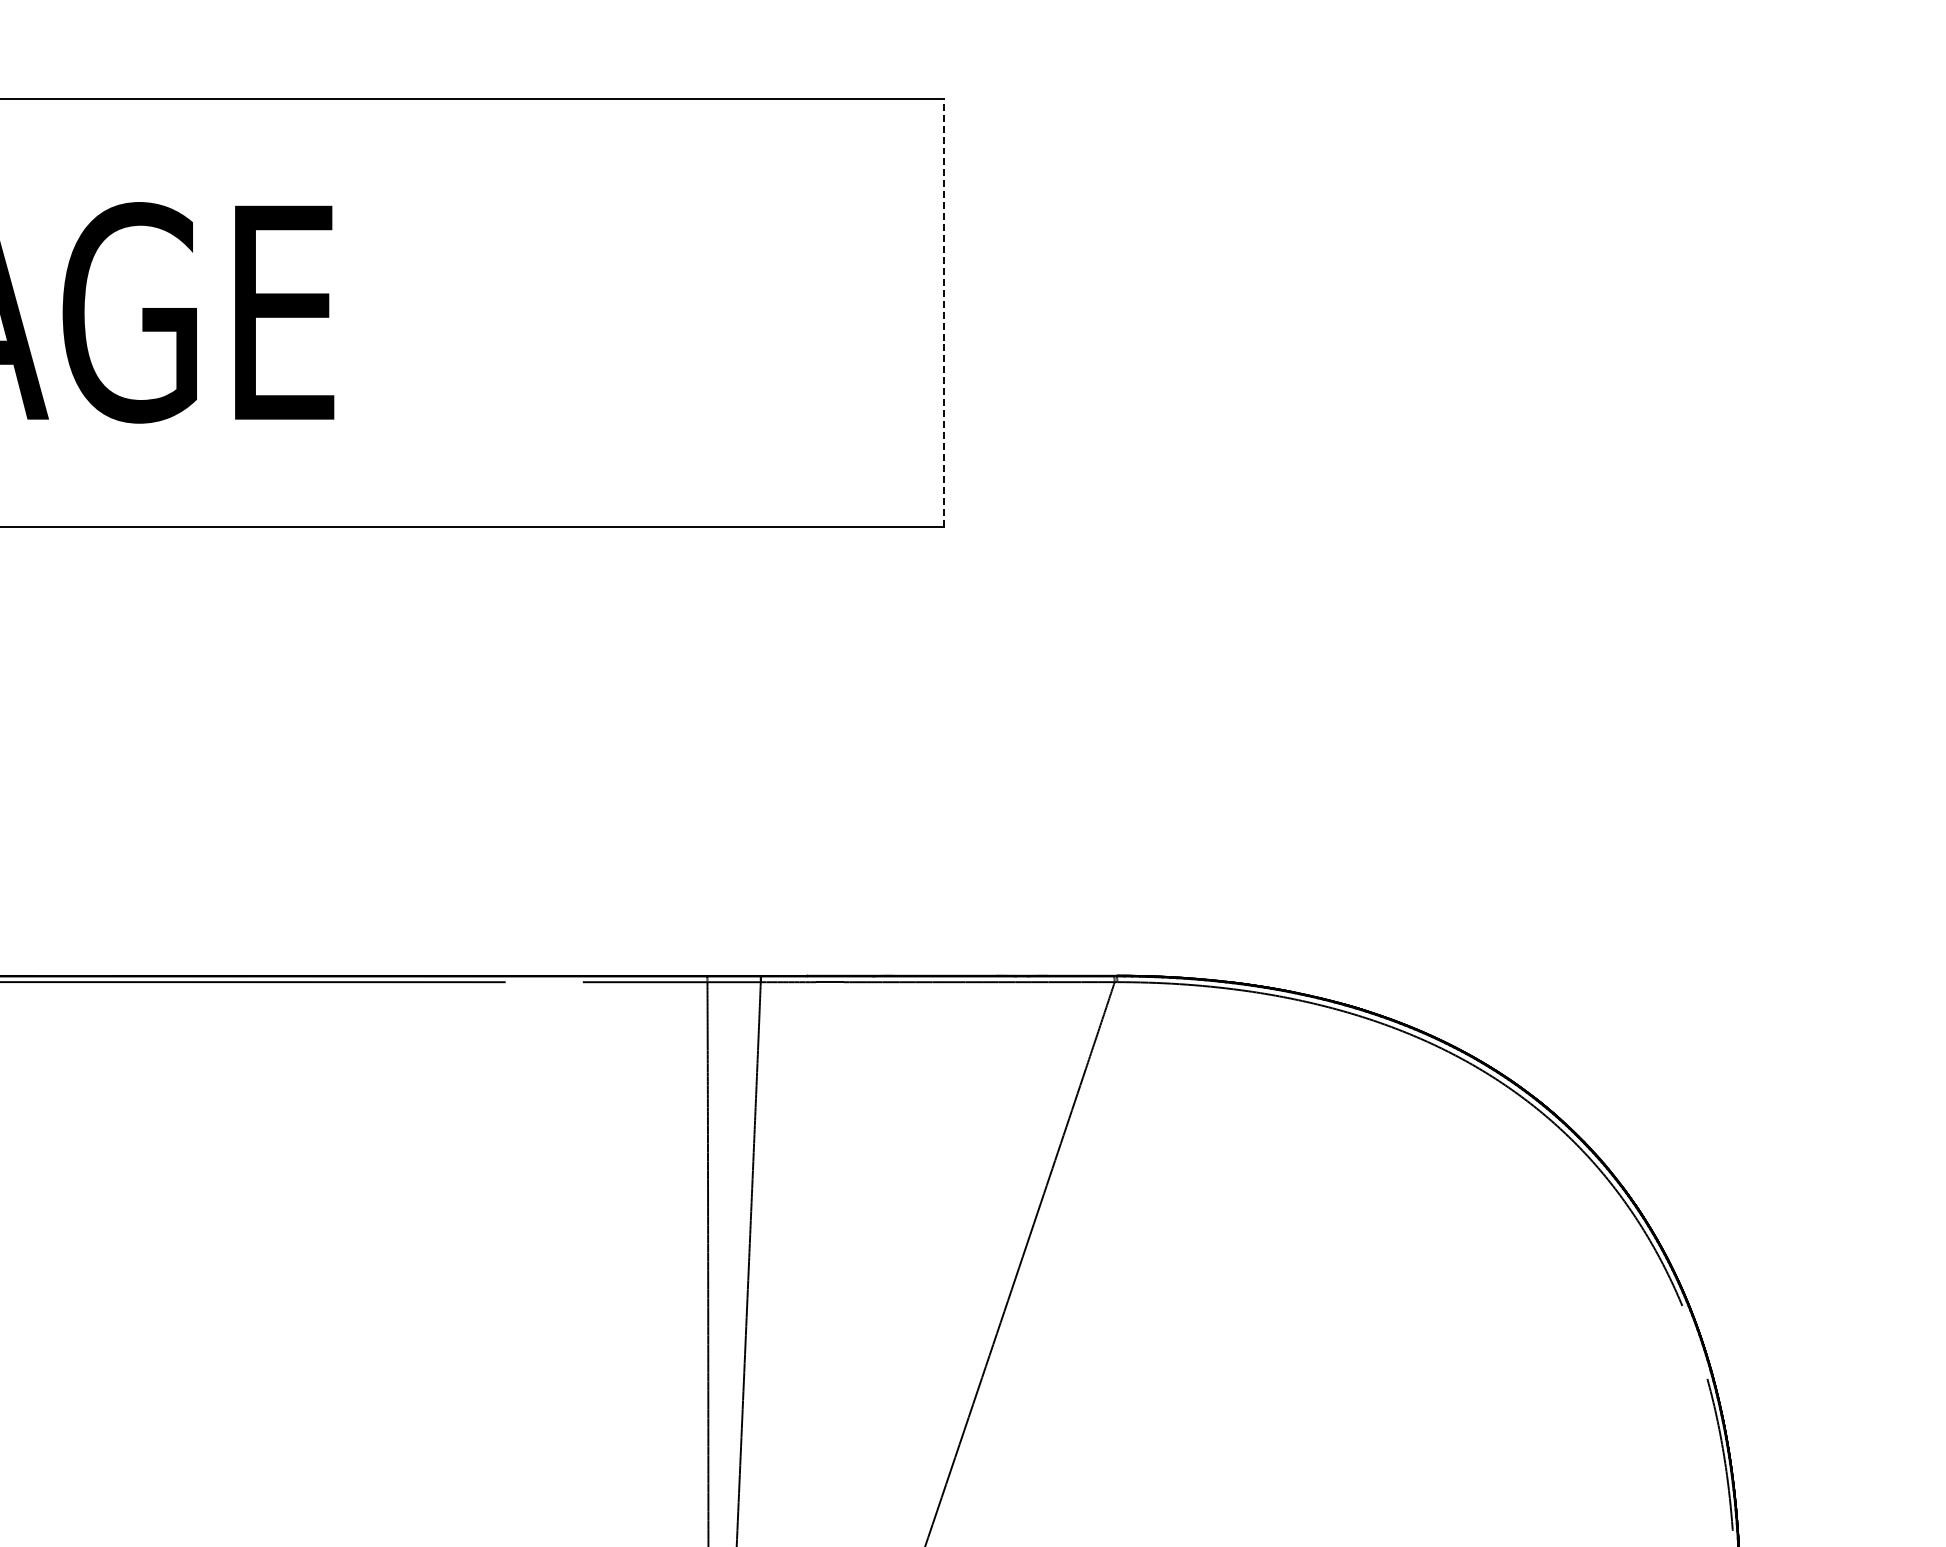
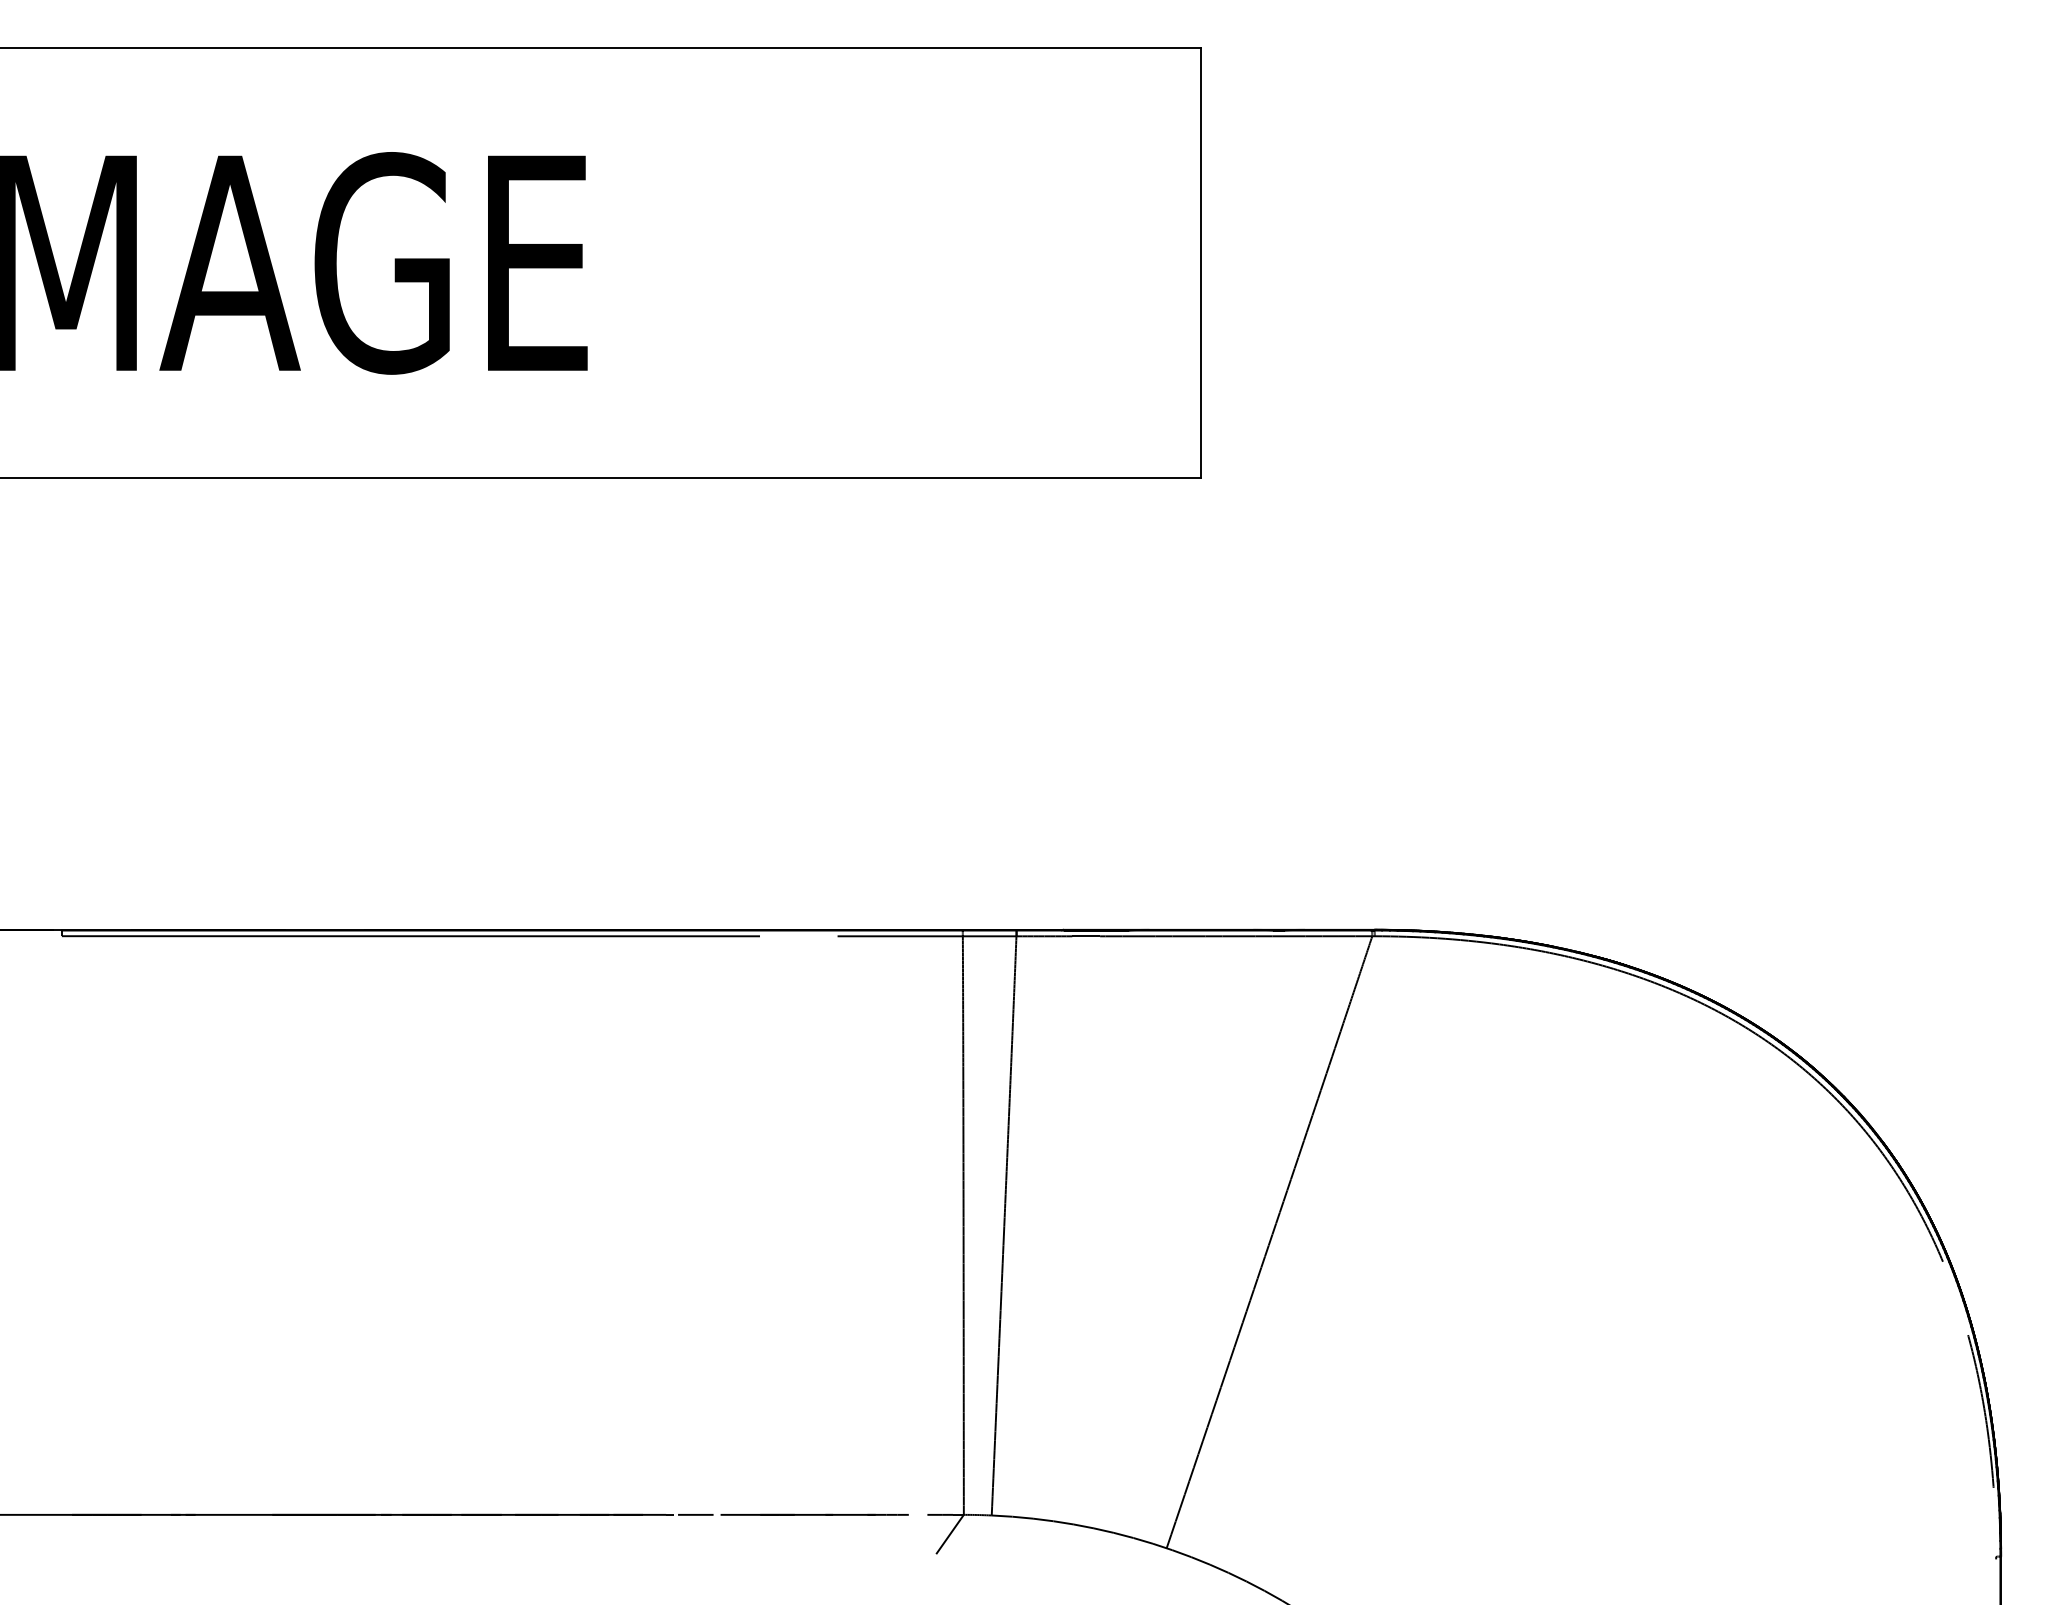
line: (944, 312) -> (1201, 263), dashed -> solid

